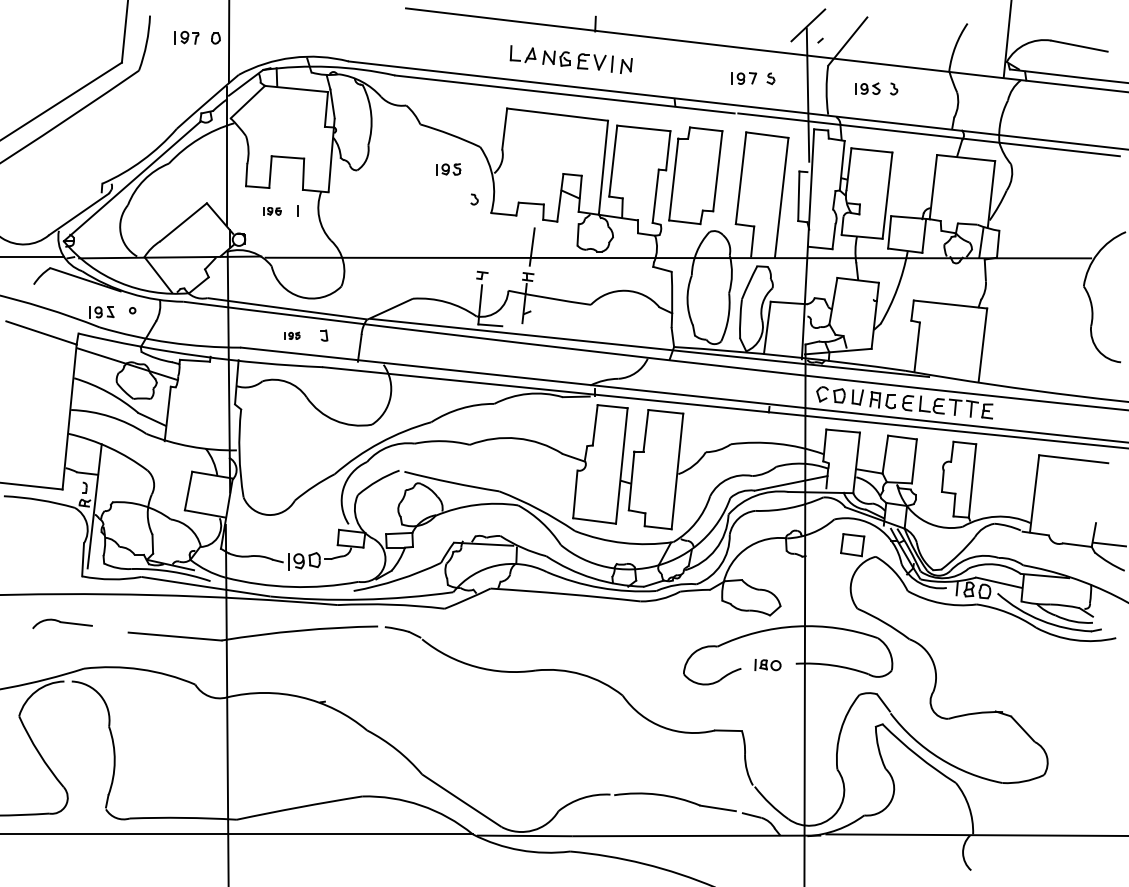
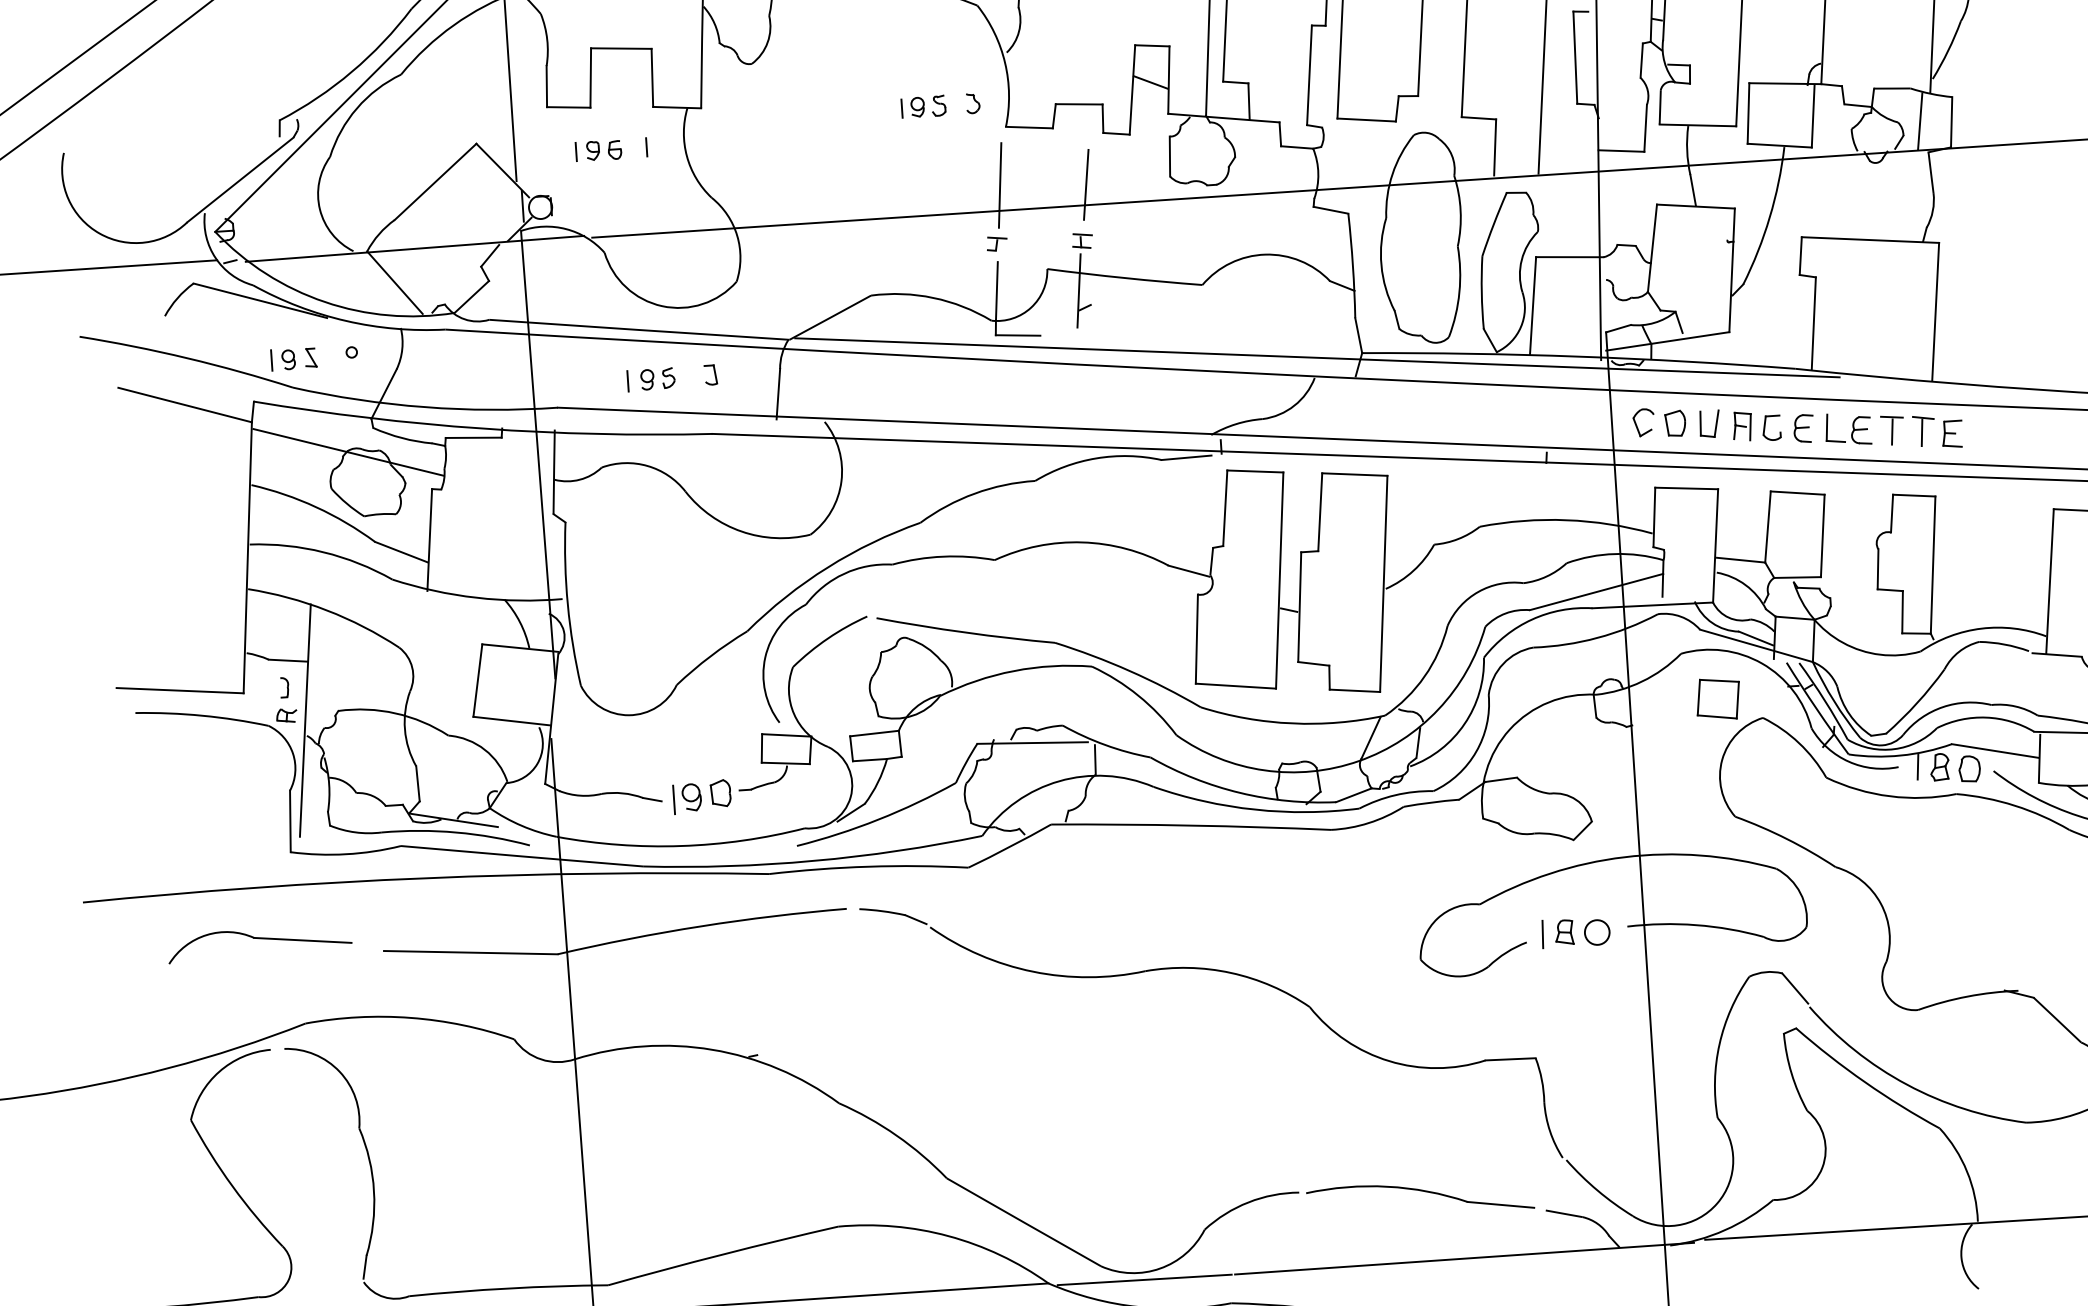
part: (448, 169) -> (922, 106), moved
part: (272, 211) -> (599, 150), size x1.43
line: (485, 243) -> (998, 184), added
part: (292, 335) -> (651, 378), size x1.67
part: (62, 623) -> (259, 942), size x1.67
part: (767, 664) -> (1574, 931), size x1.43

